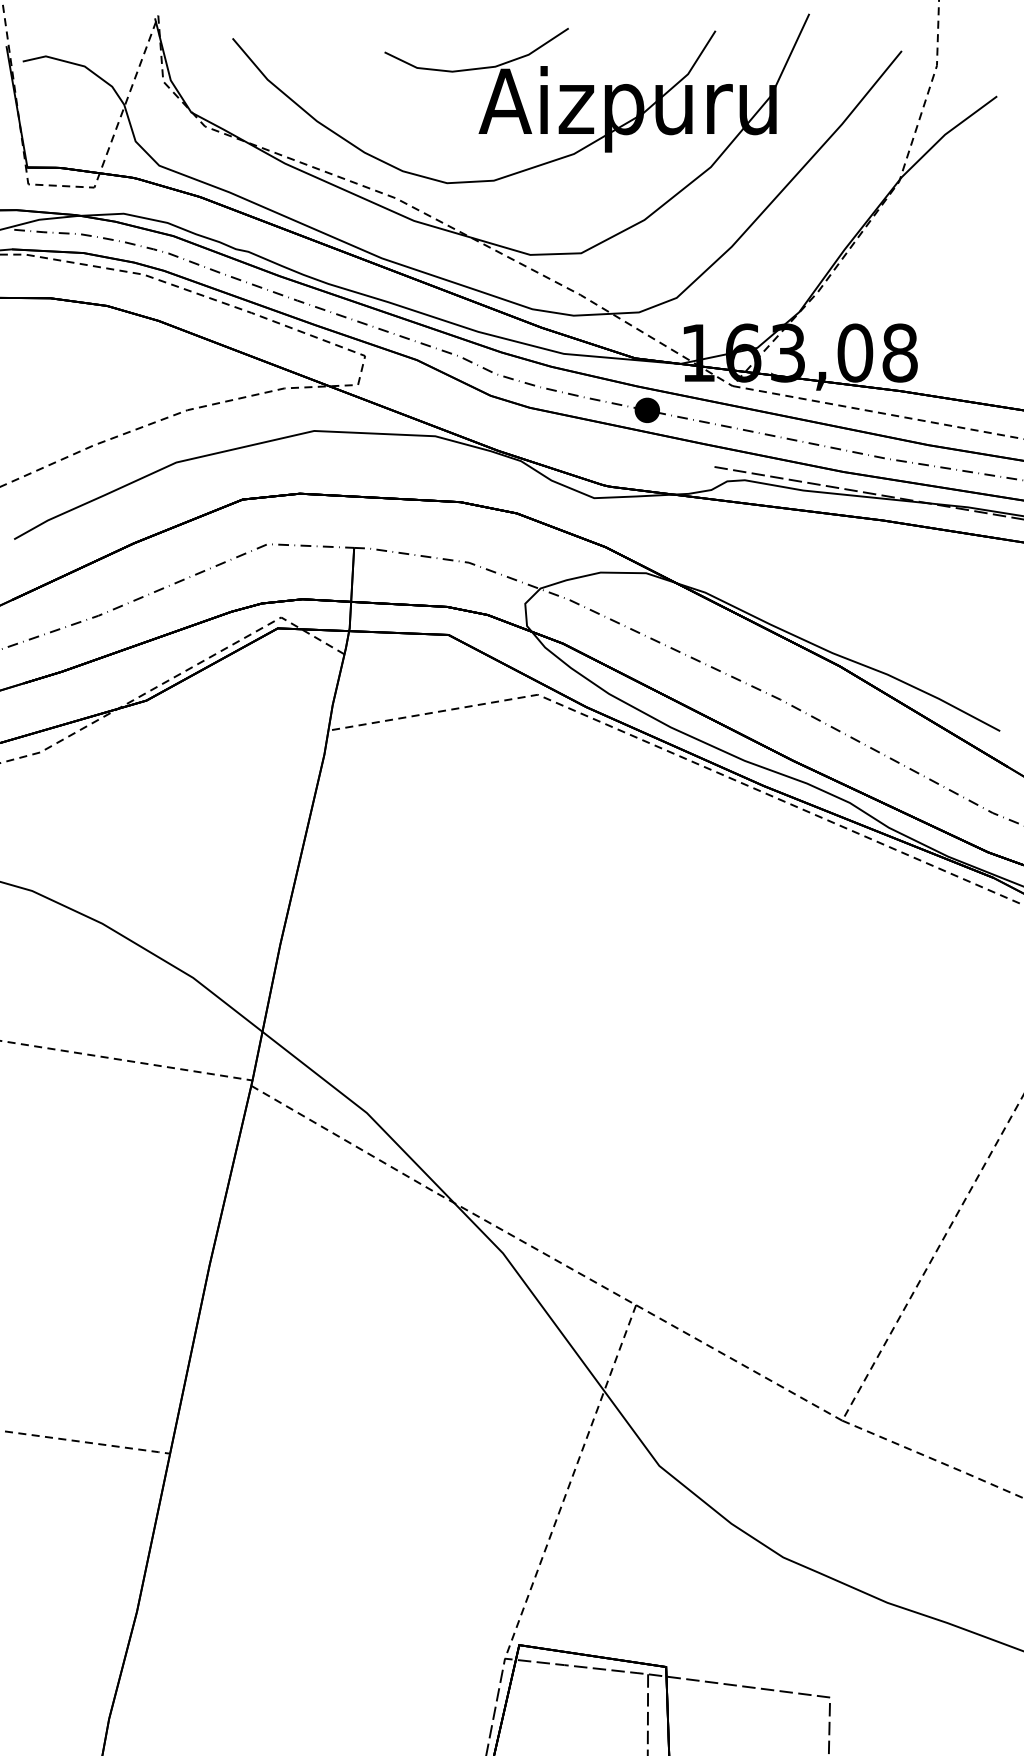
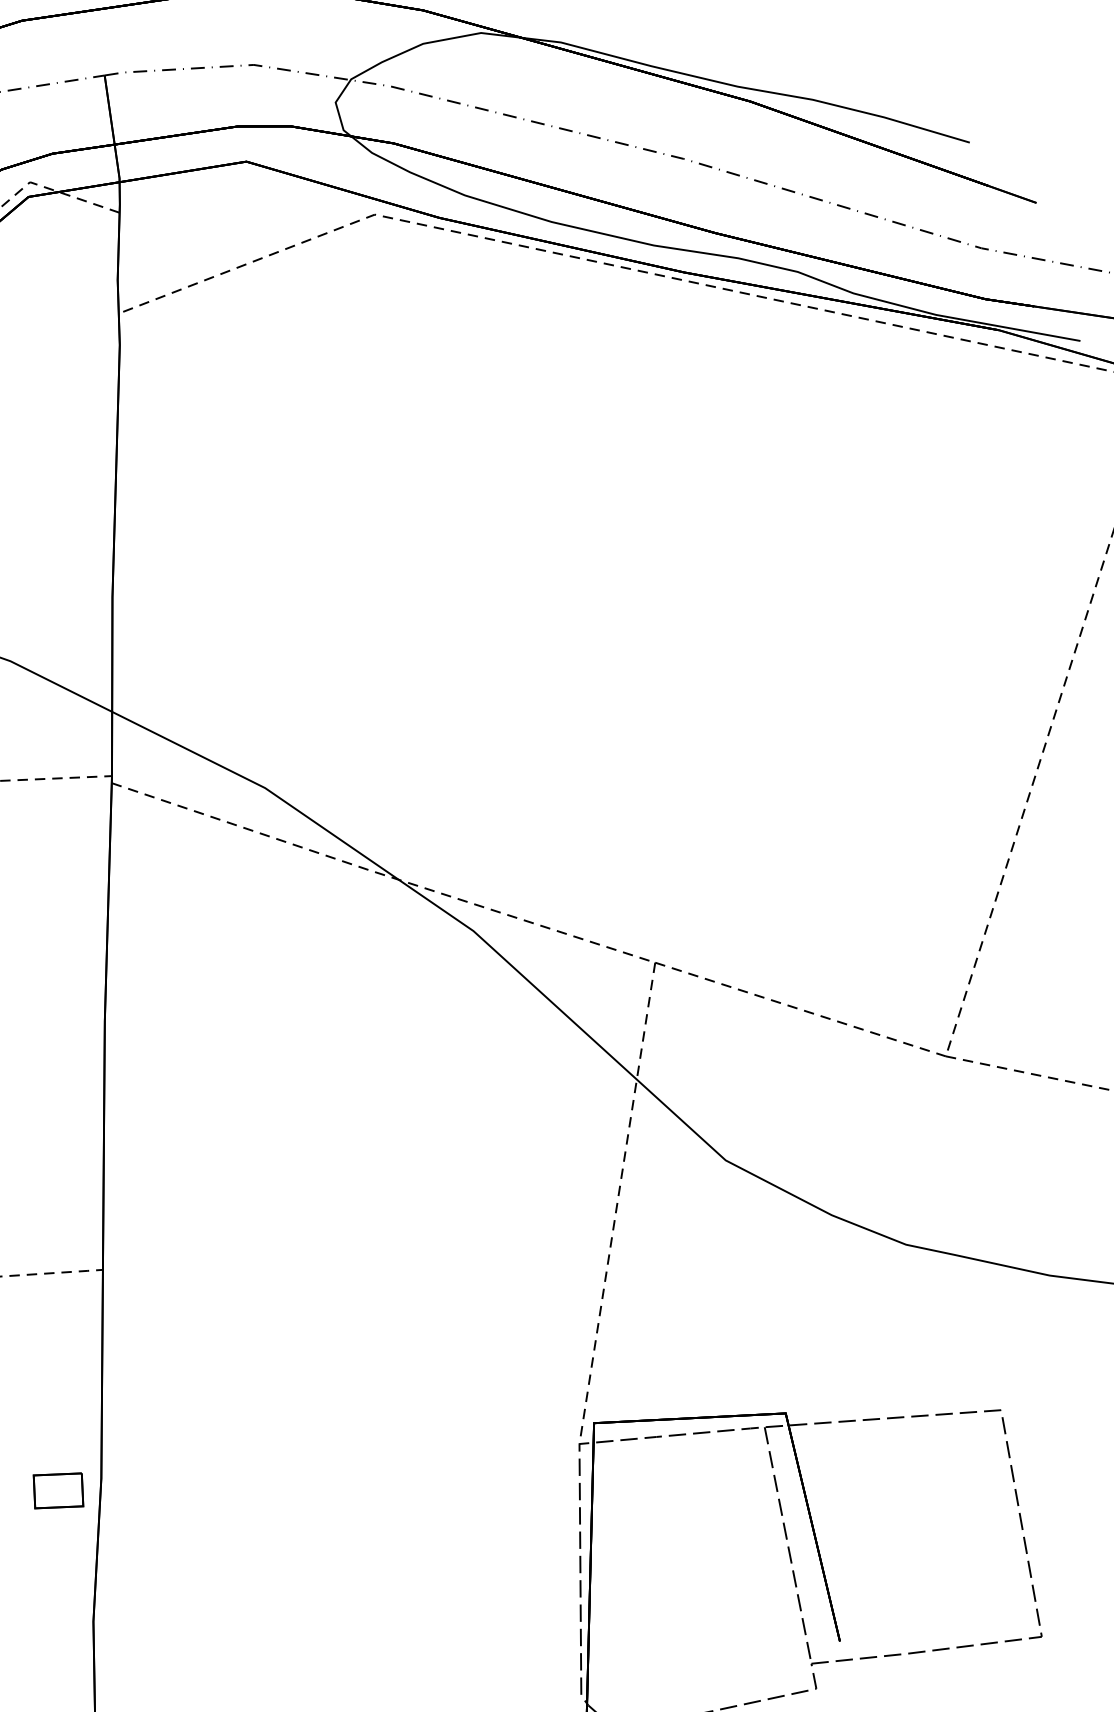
part: (102, 1614) -> (58, 1490), added

